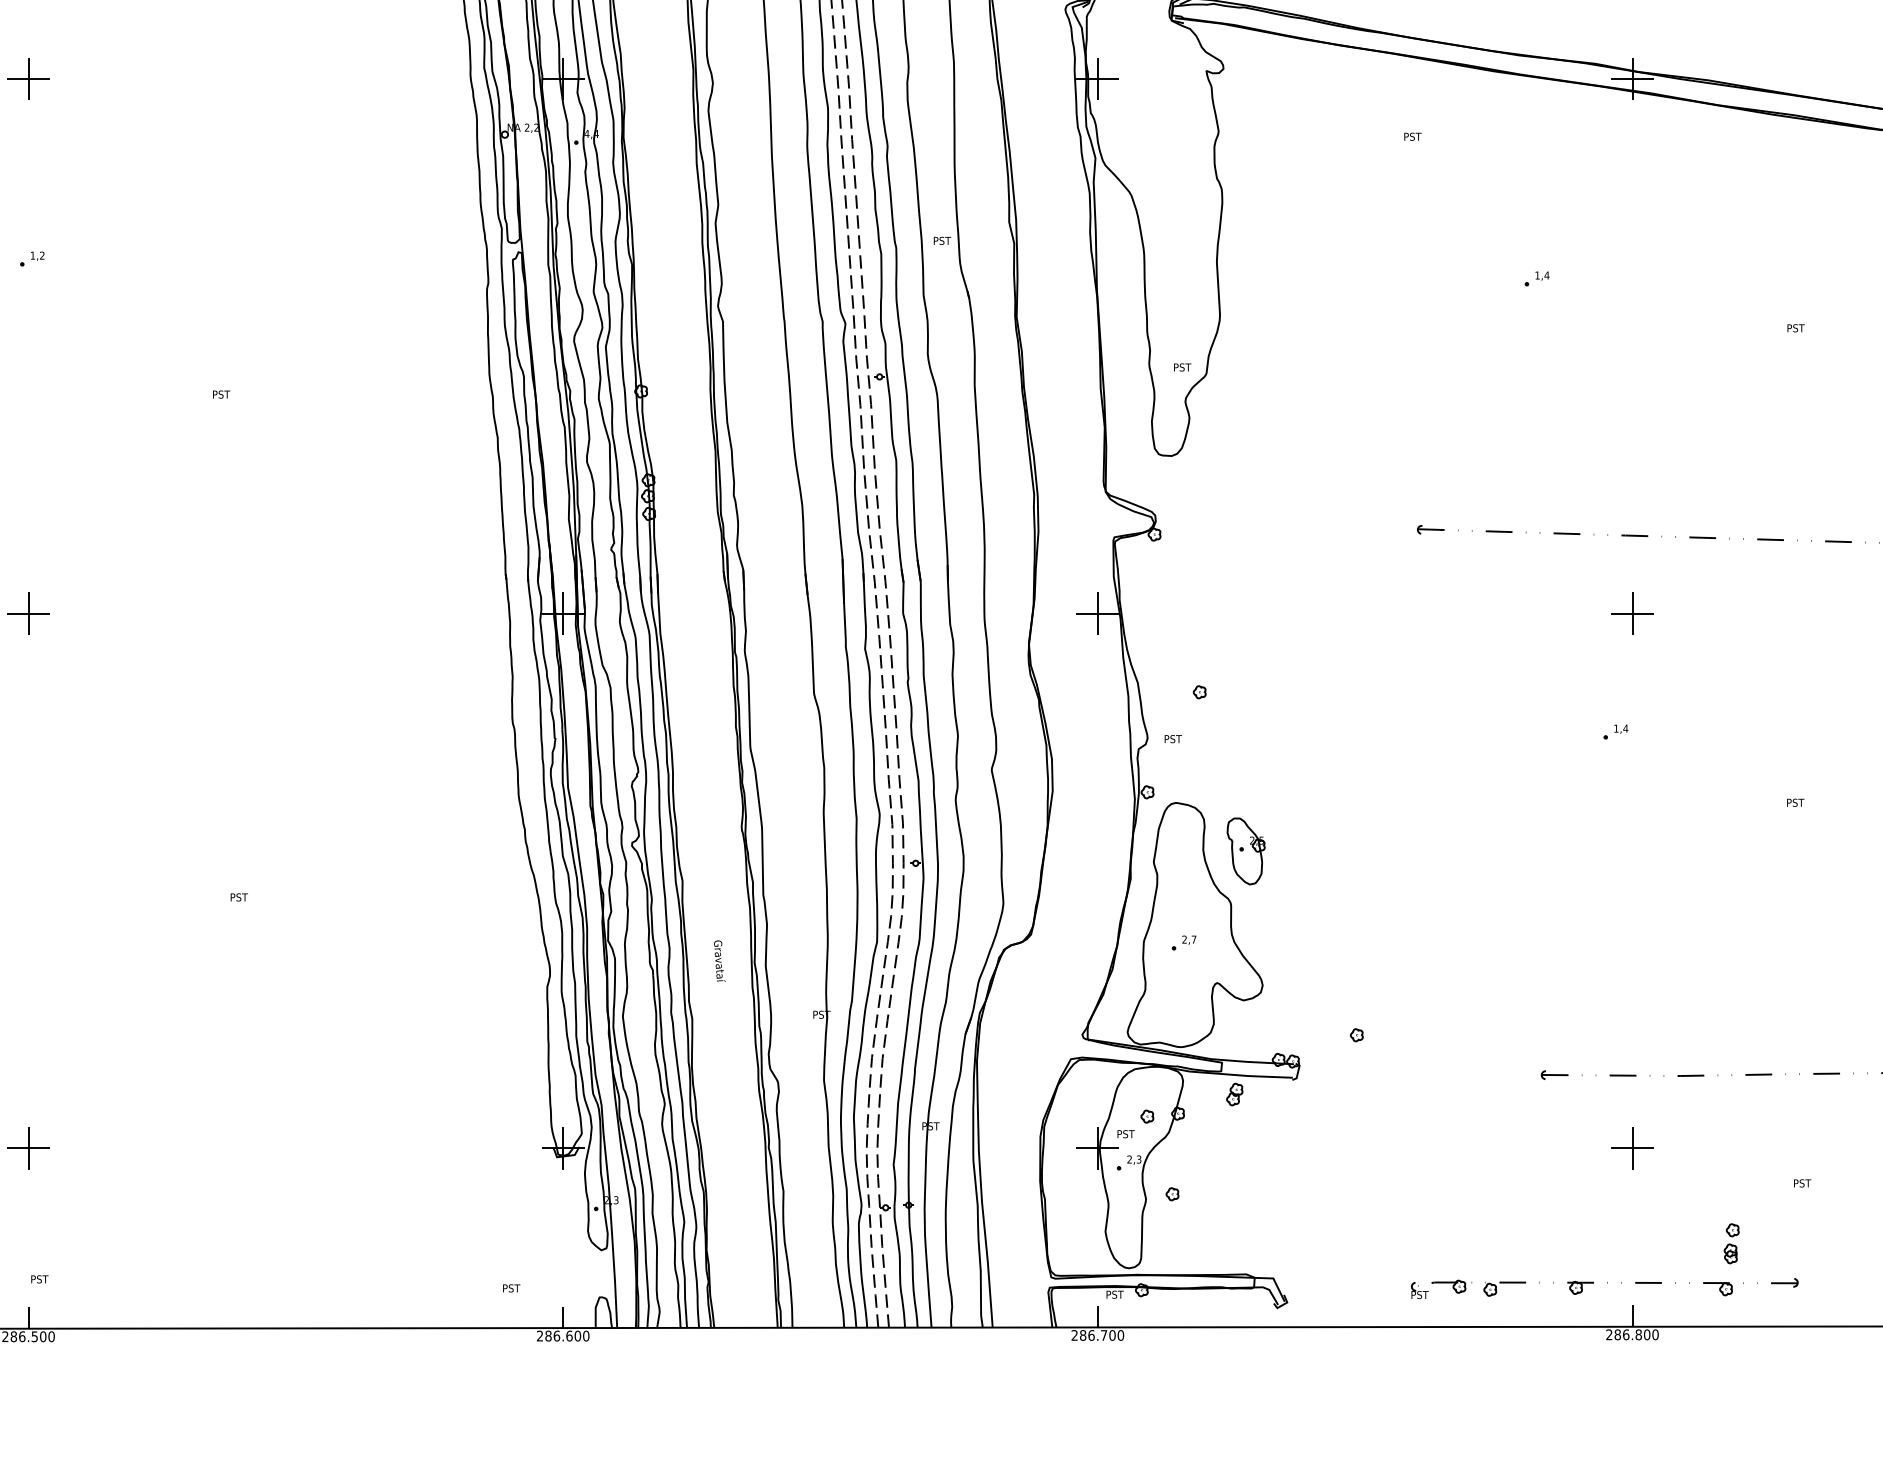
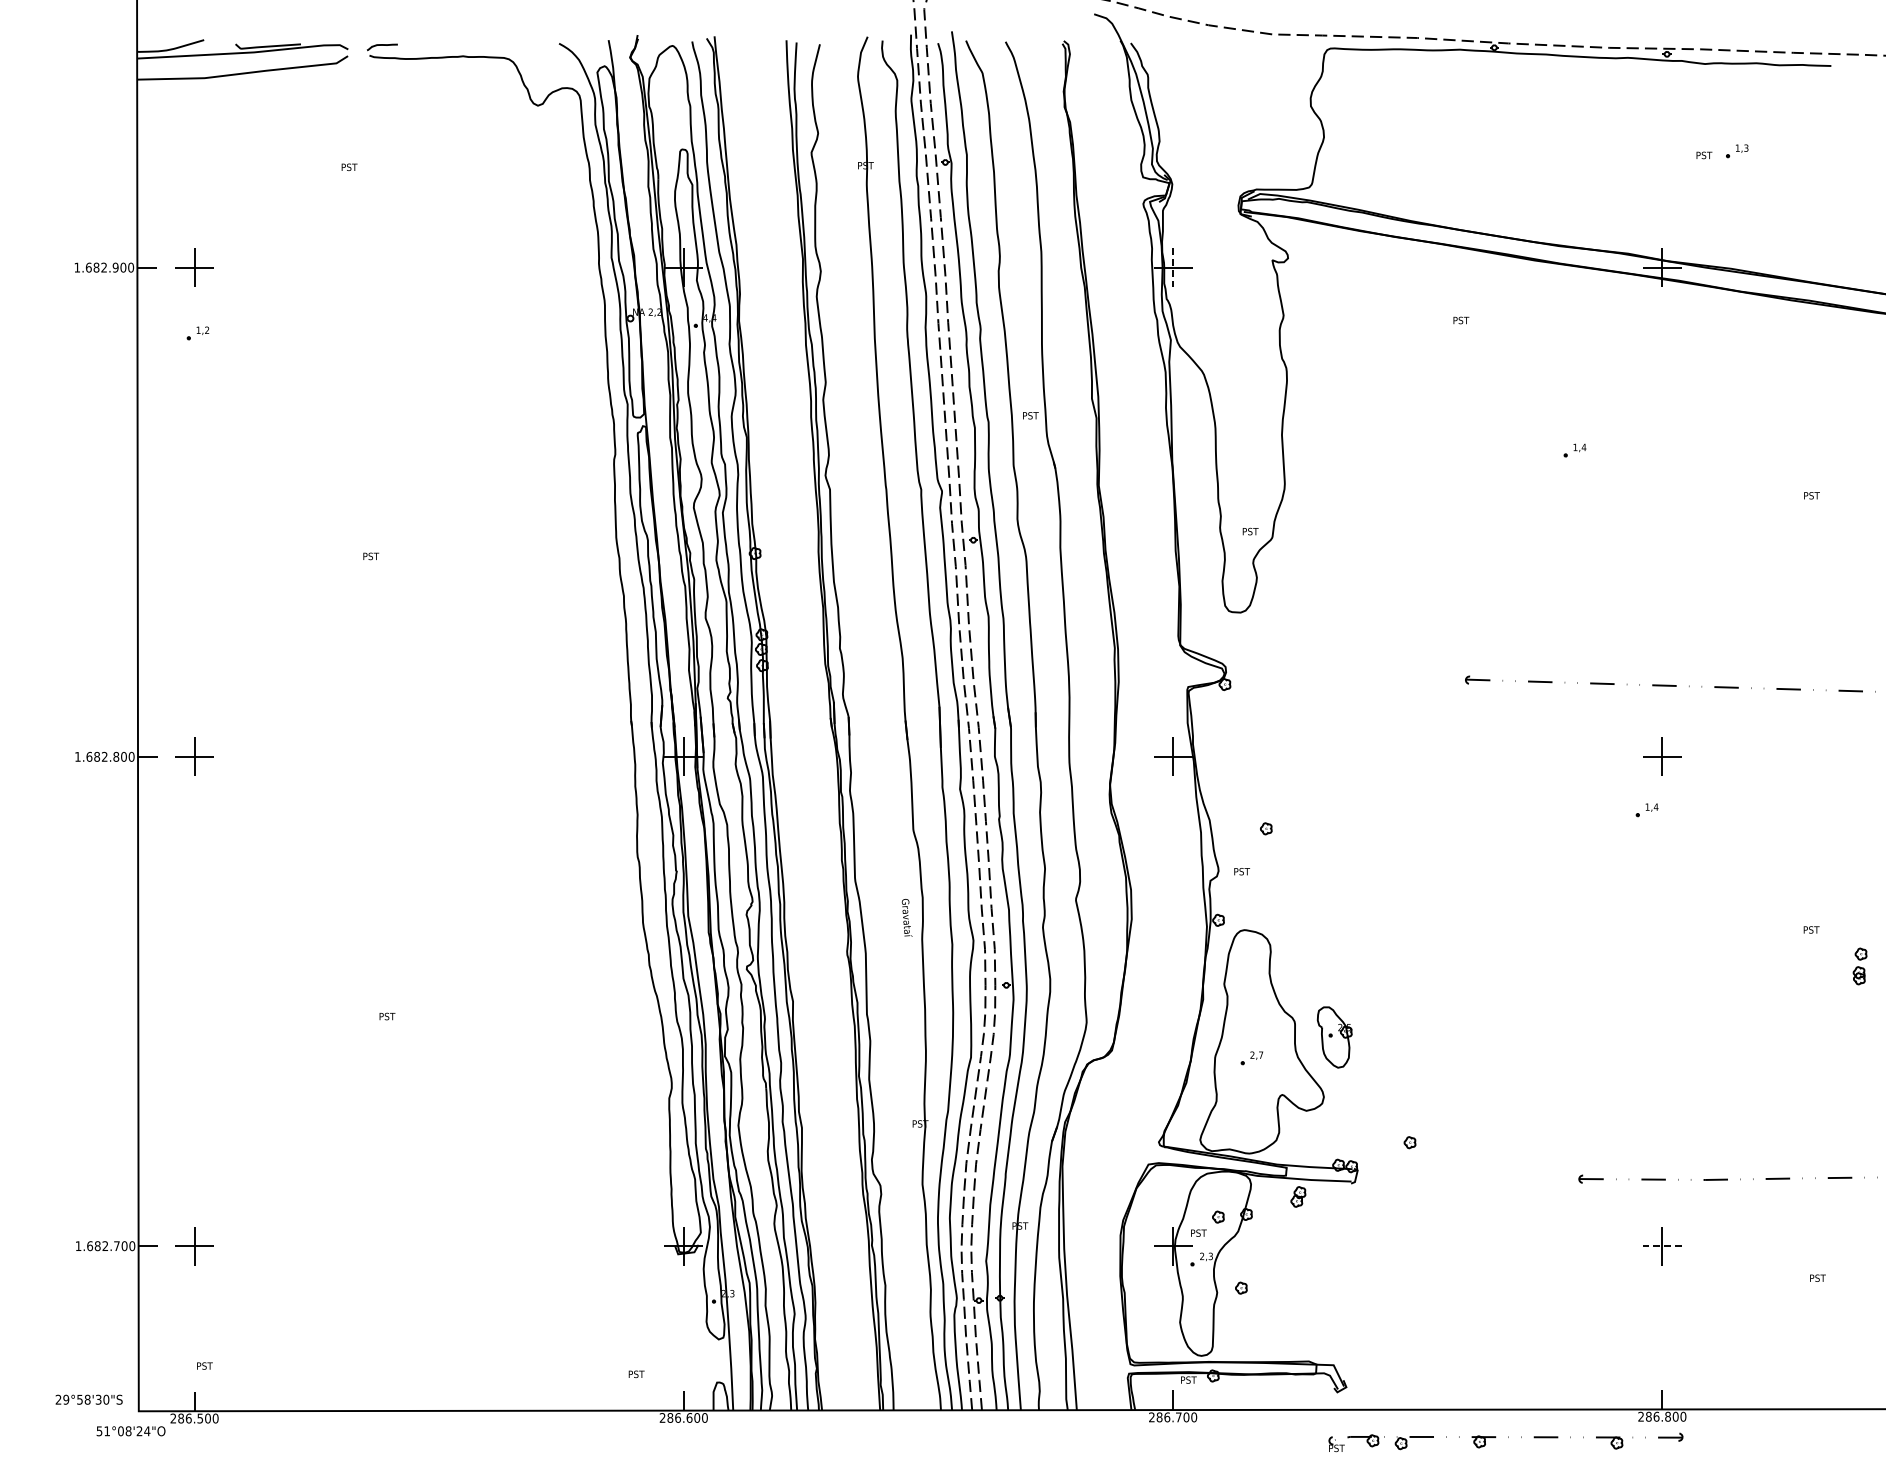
line: (1098, 78) -> (1173, 267), solid -> dashed
part: (31, 259) -> (197, 333), moved
part: (1615, 732) -> (1646, 810), moved
part: (1245, 851) -> (1334, 1037), moved
text: (719, 960) -> (906, 917), moved
line: (1632, 1148) -> (1662, 1246), solid -> dashed
part: (1731, 1243) -> (1859, 966), moved
part: (1604, 1288) -> (1505, 1442), moved

